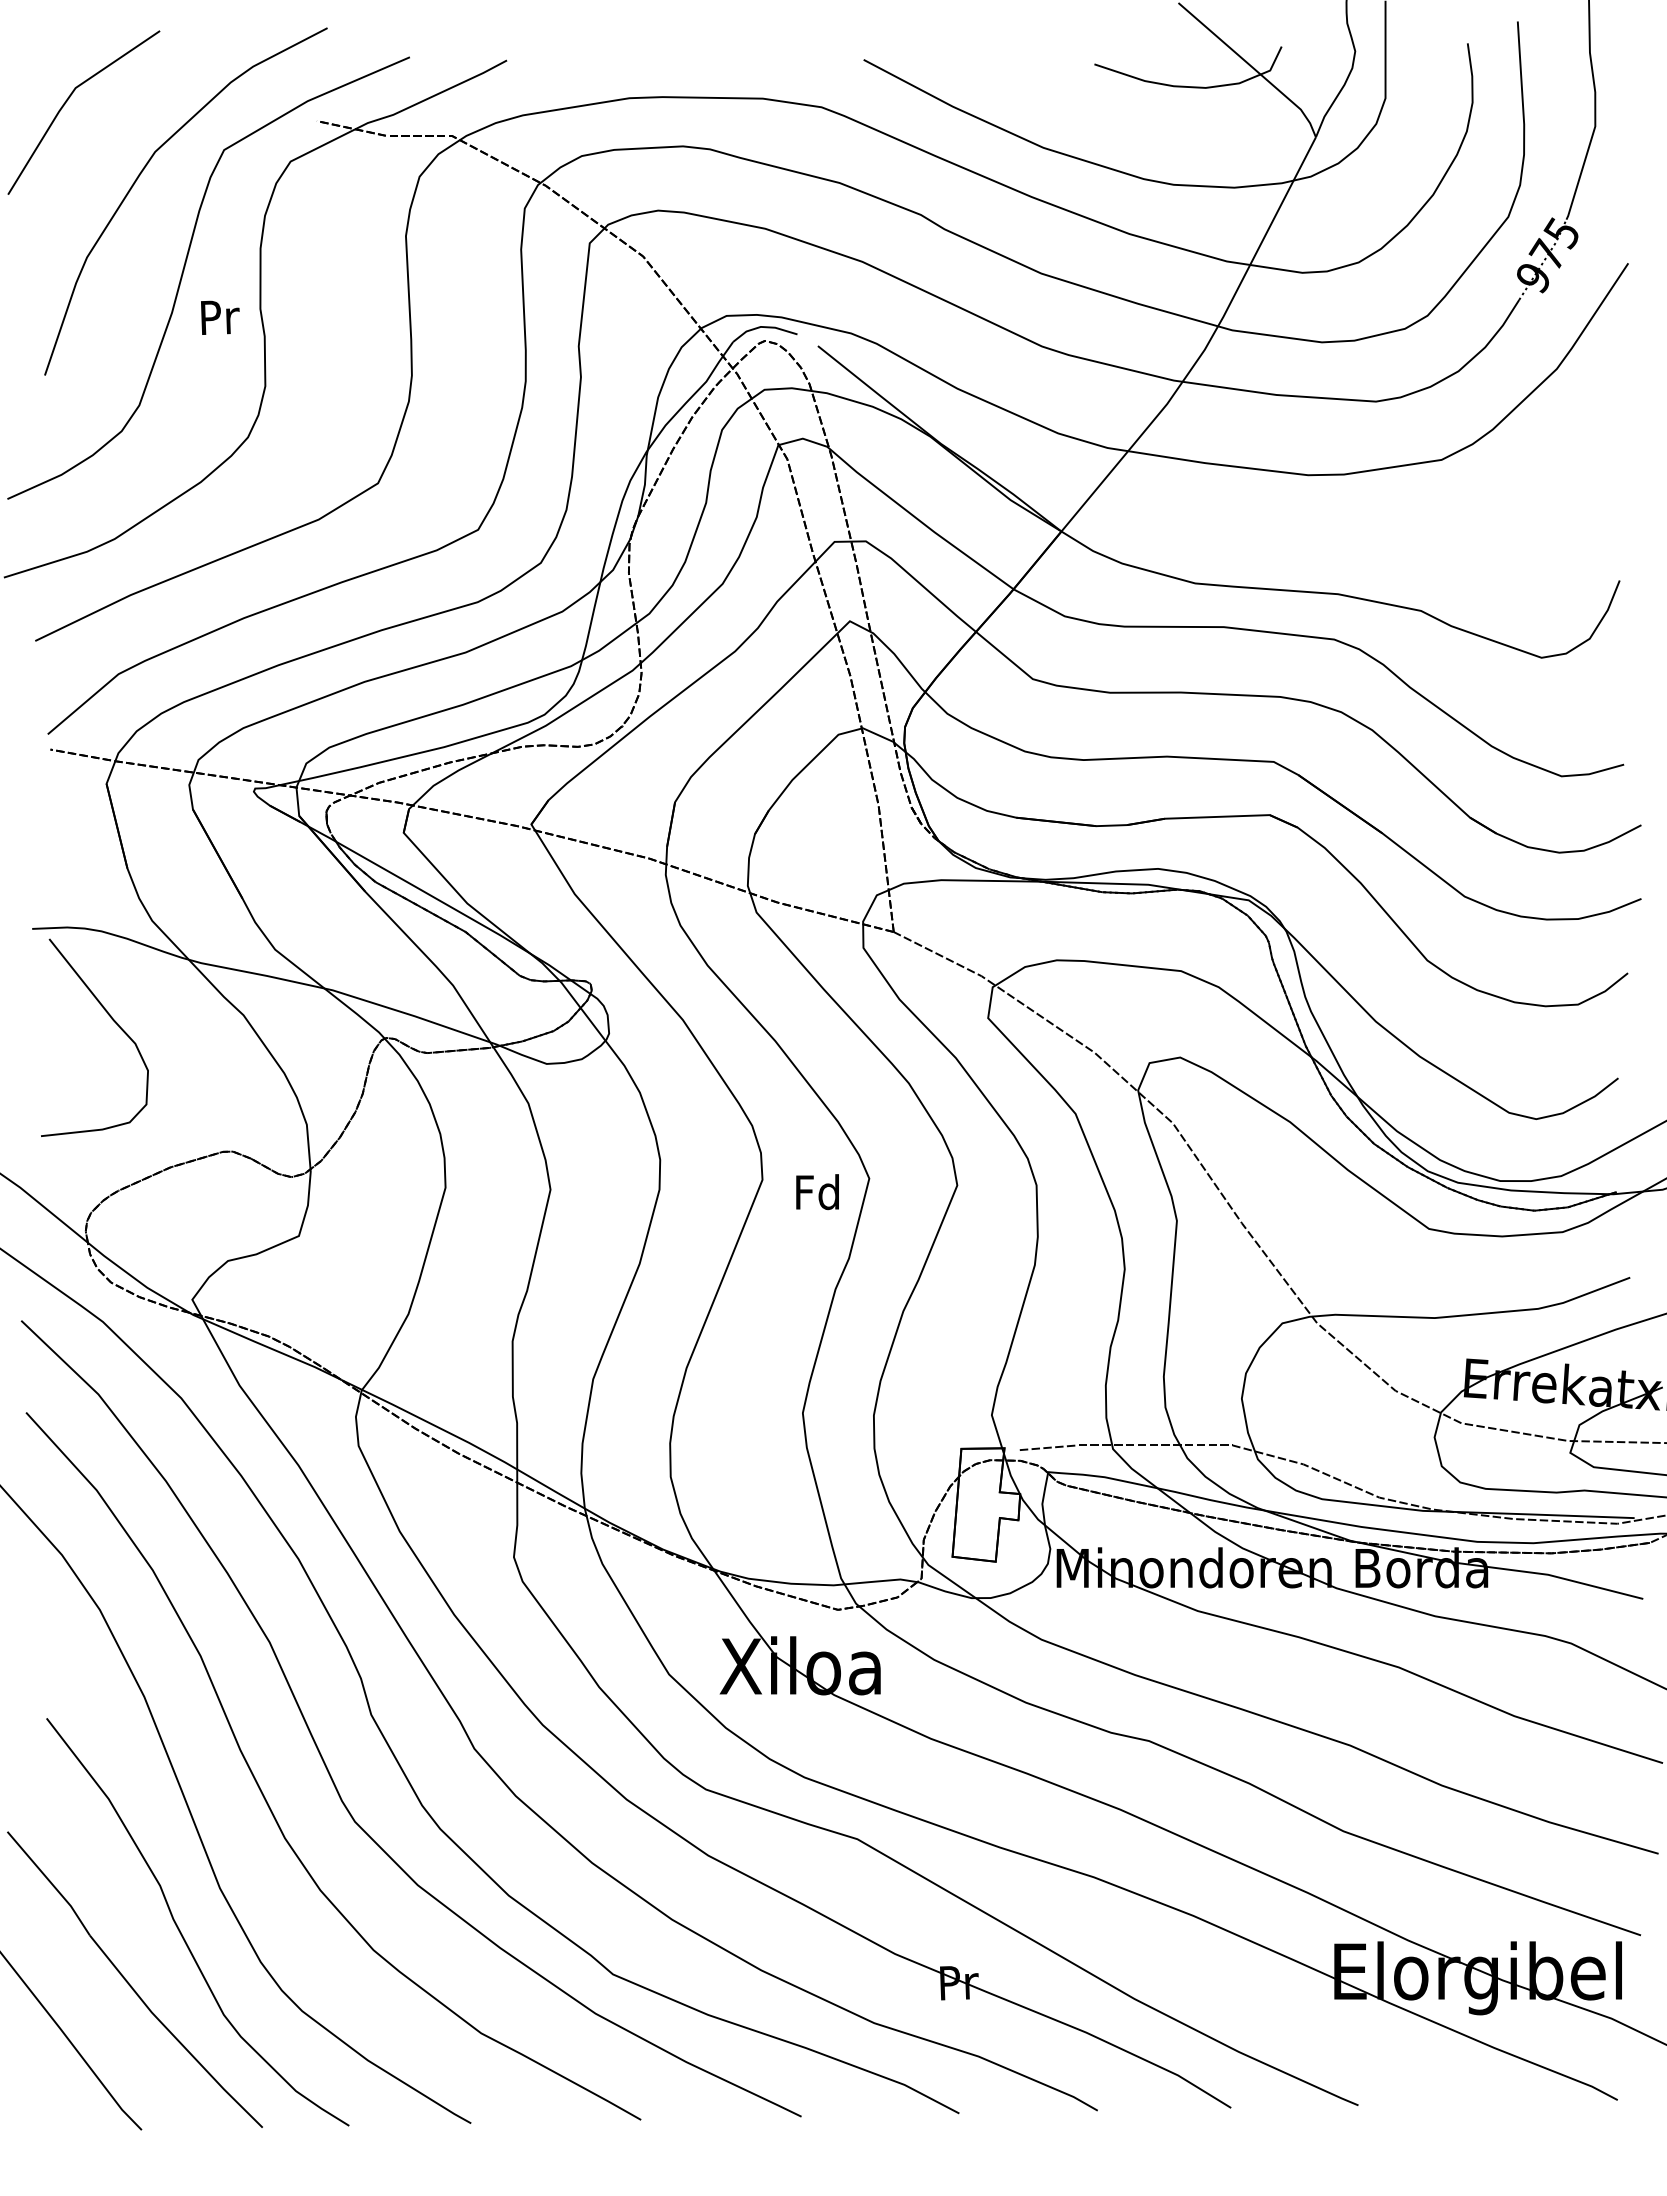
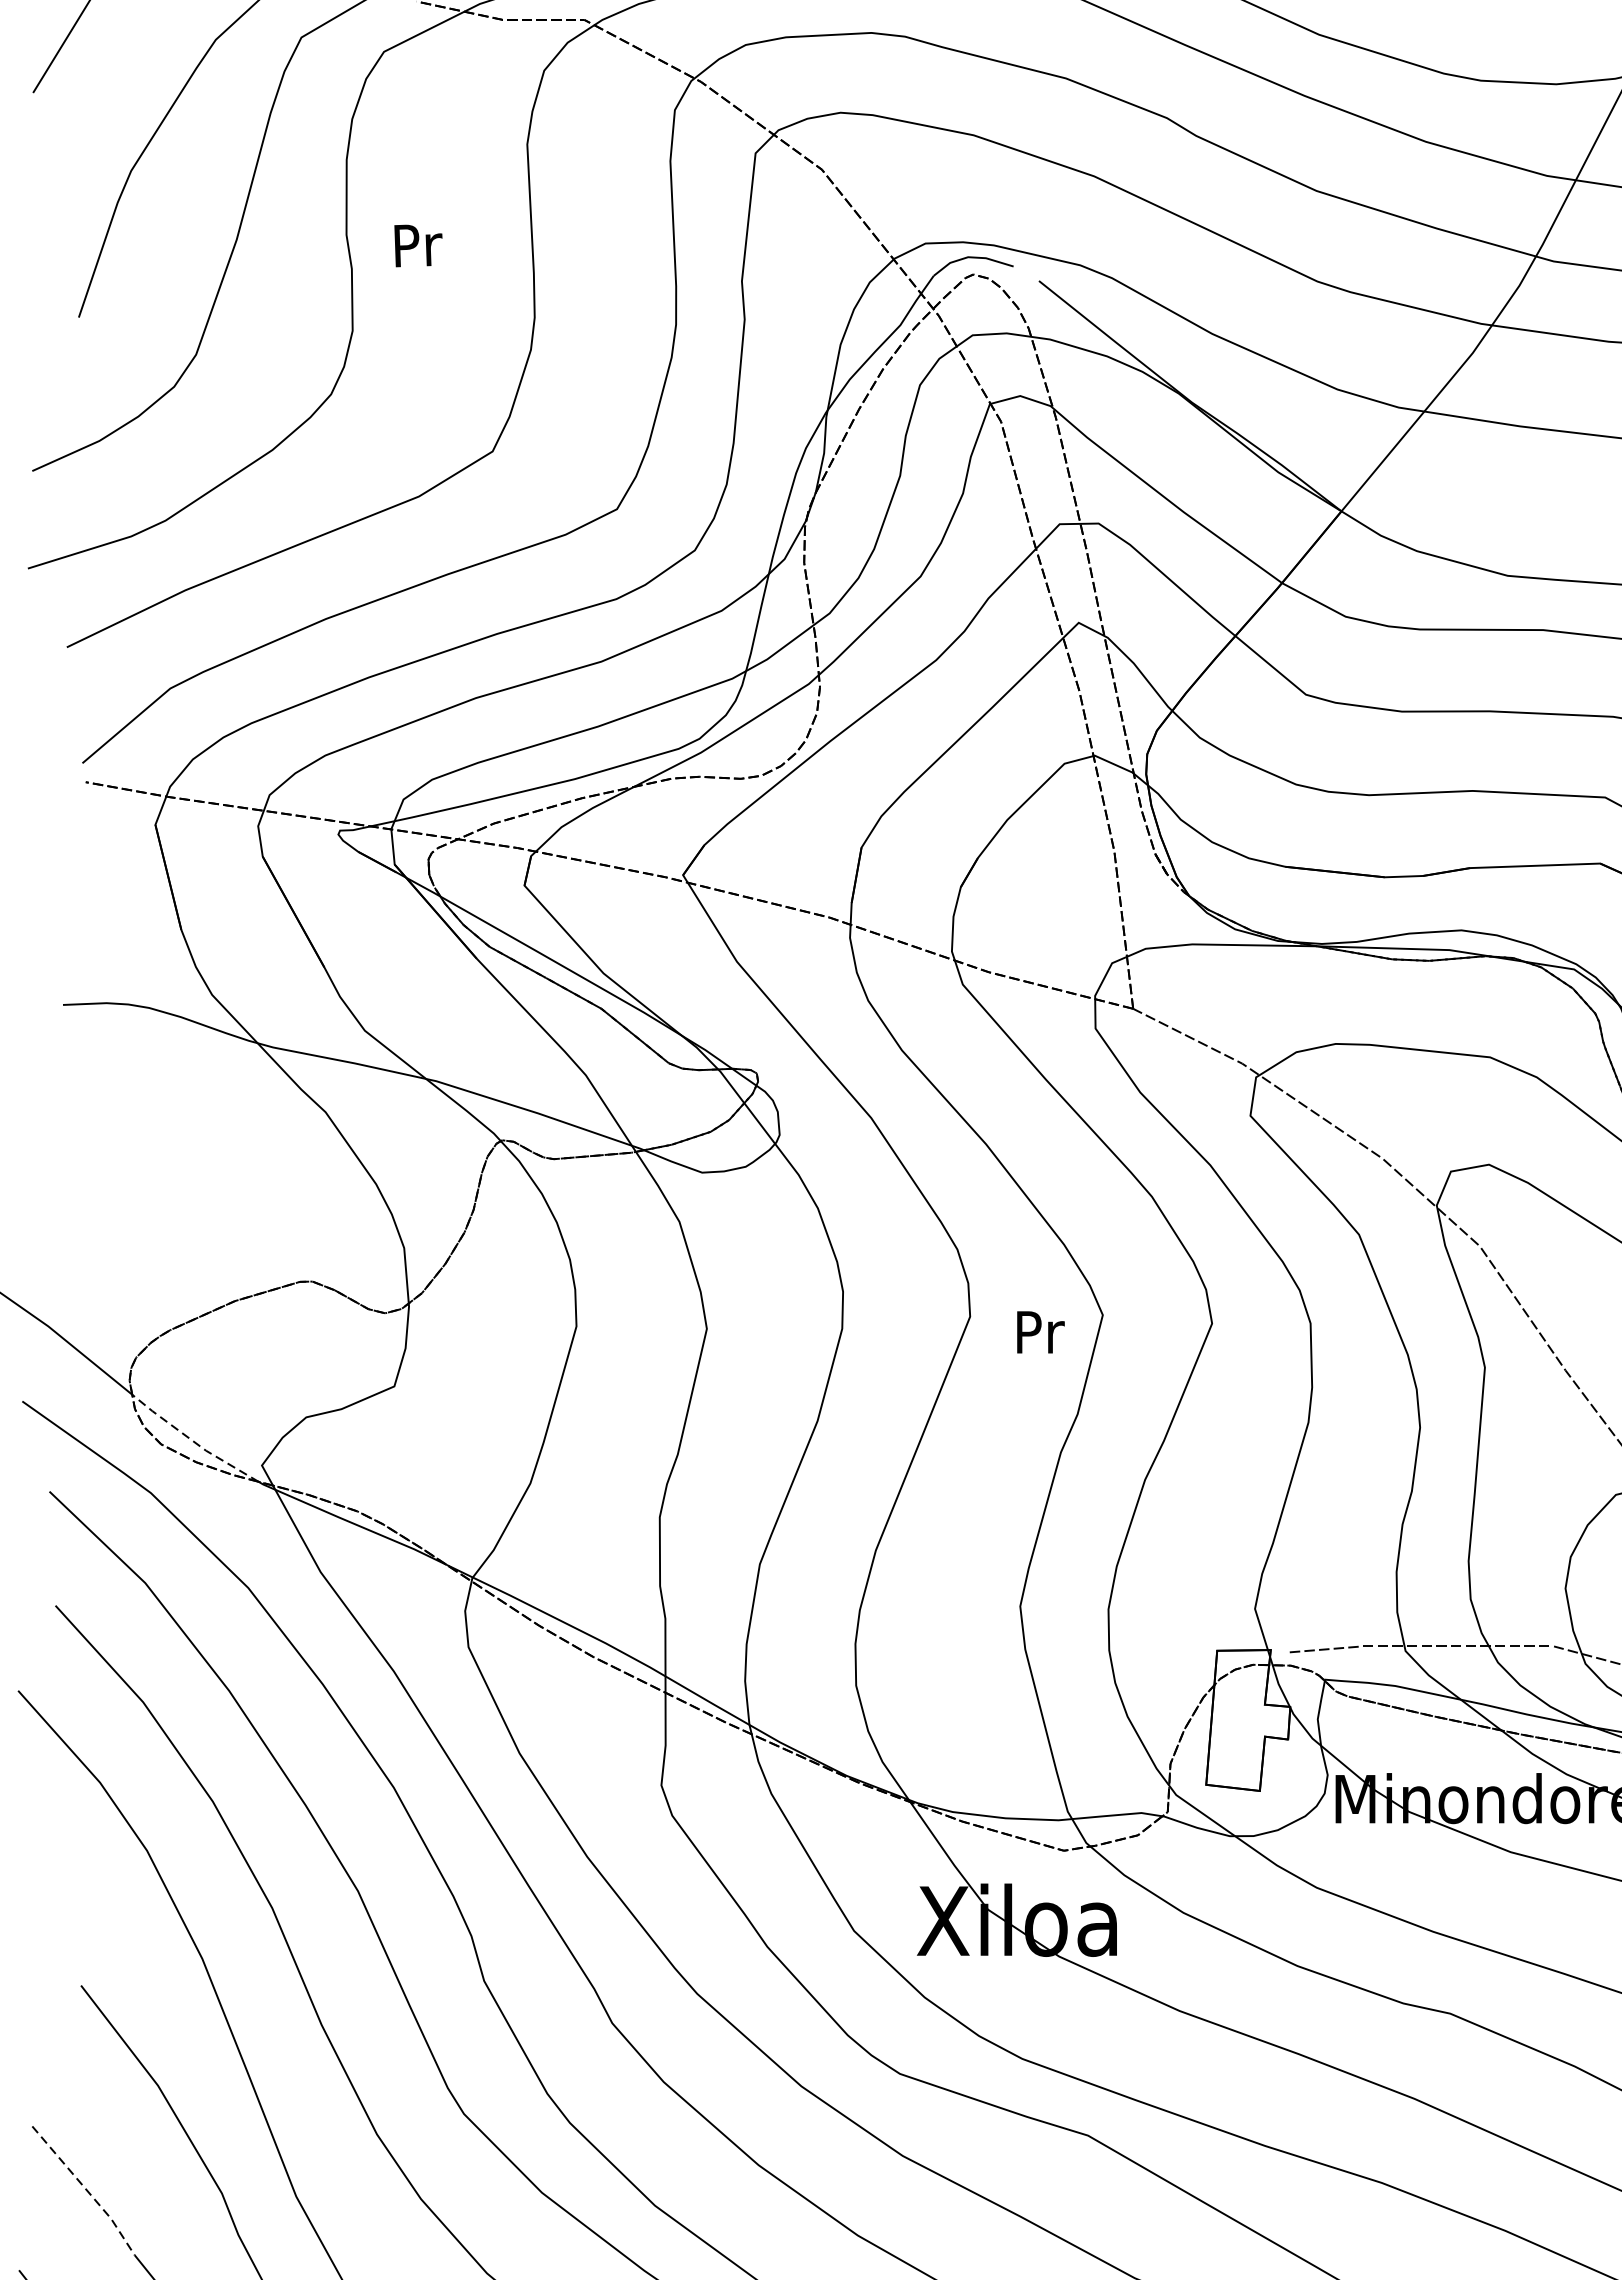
text: (220, 317) -> (418, 245), moved
curve: (111, 1019) -> (161, 1117), removed
text: (817, 1192) -> (1038, 1332), Fd -> Pr
line: (136, 1280) -> (192, 1441), solid -> dashed
line: (50, 1882) -> (85, 2189), solid -> dashed

